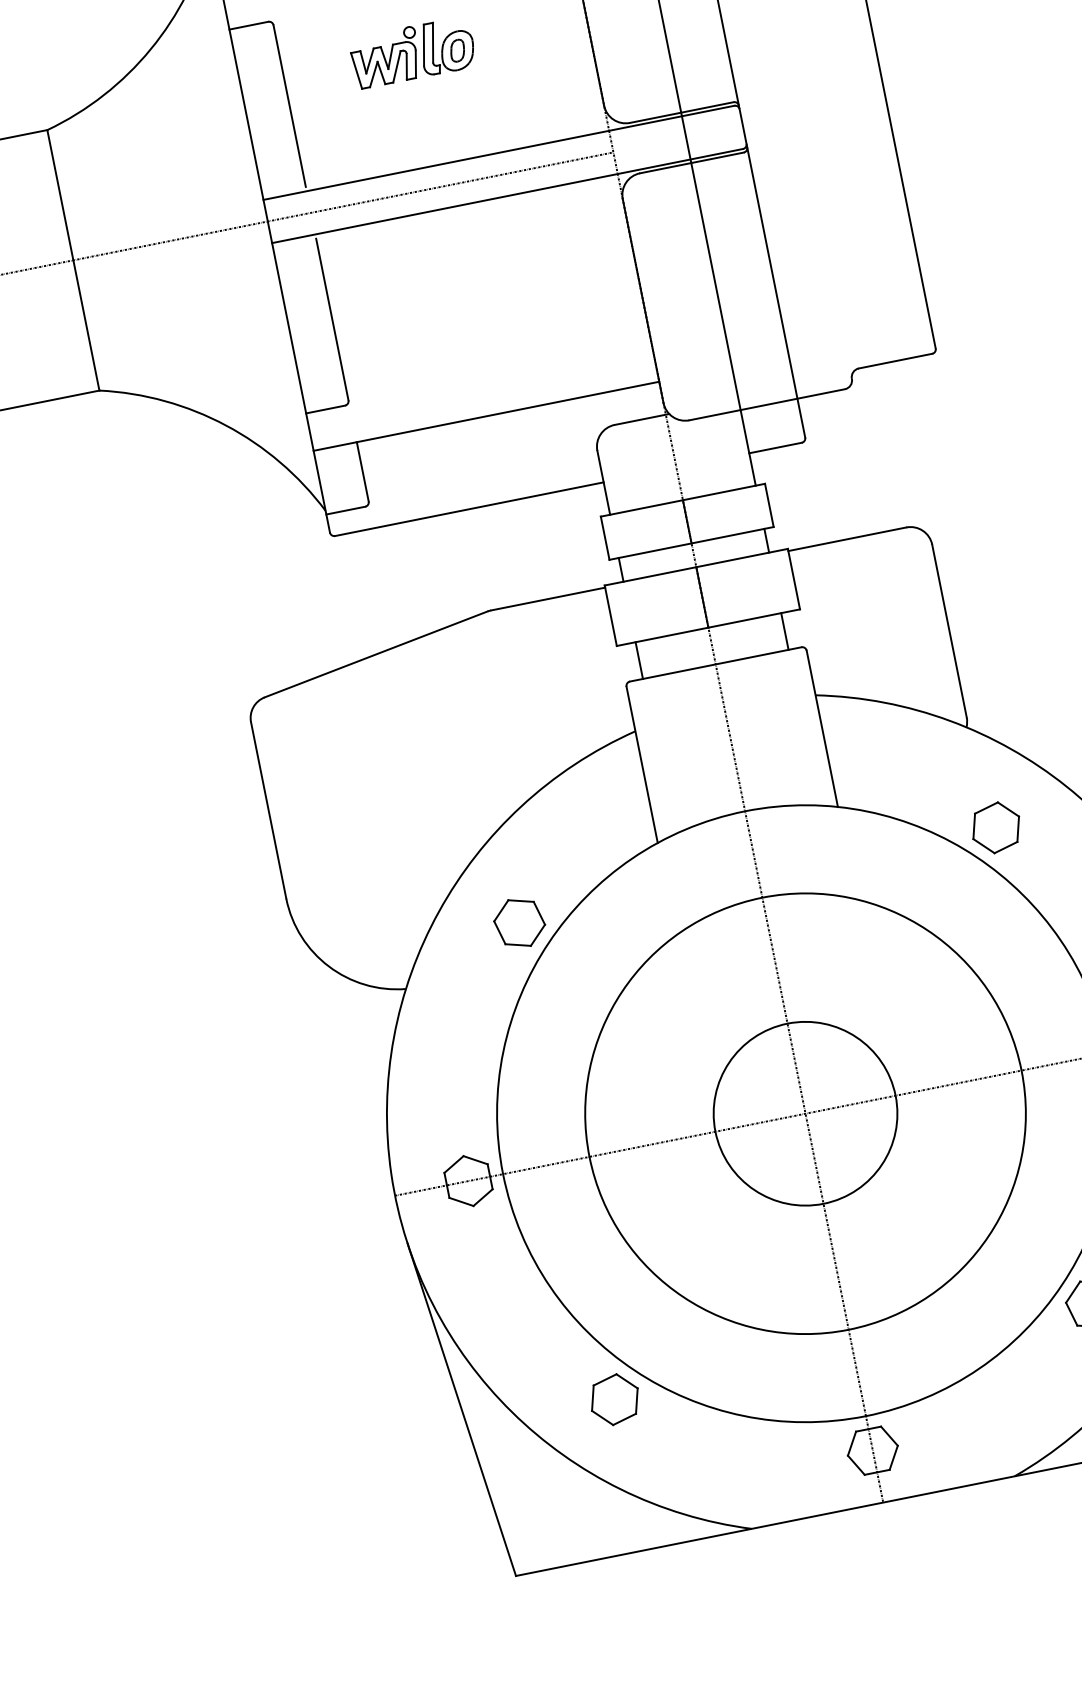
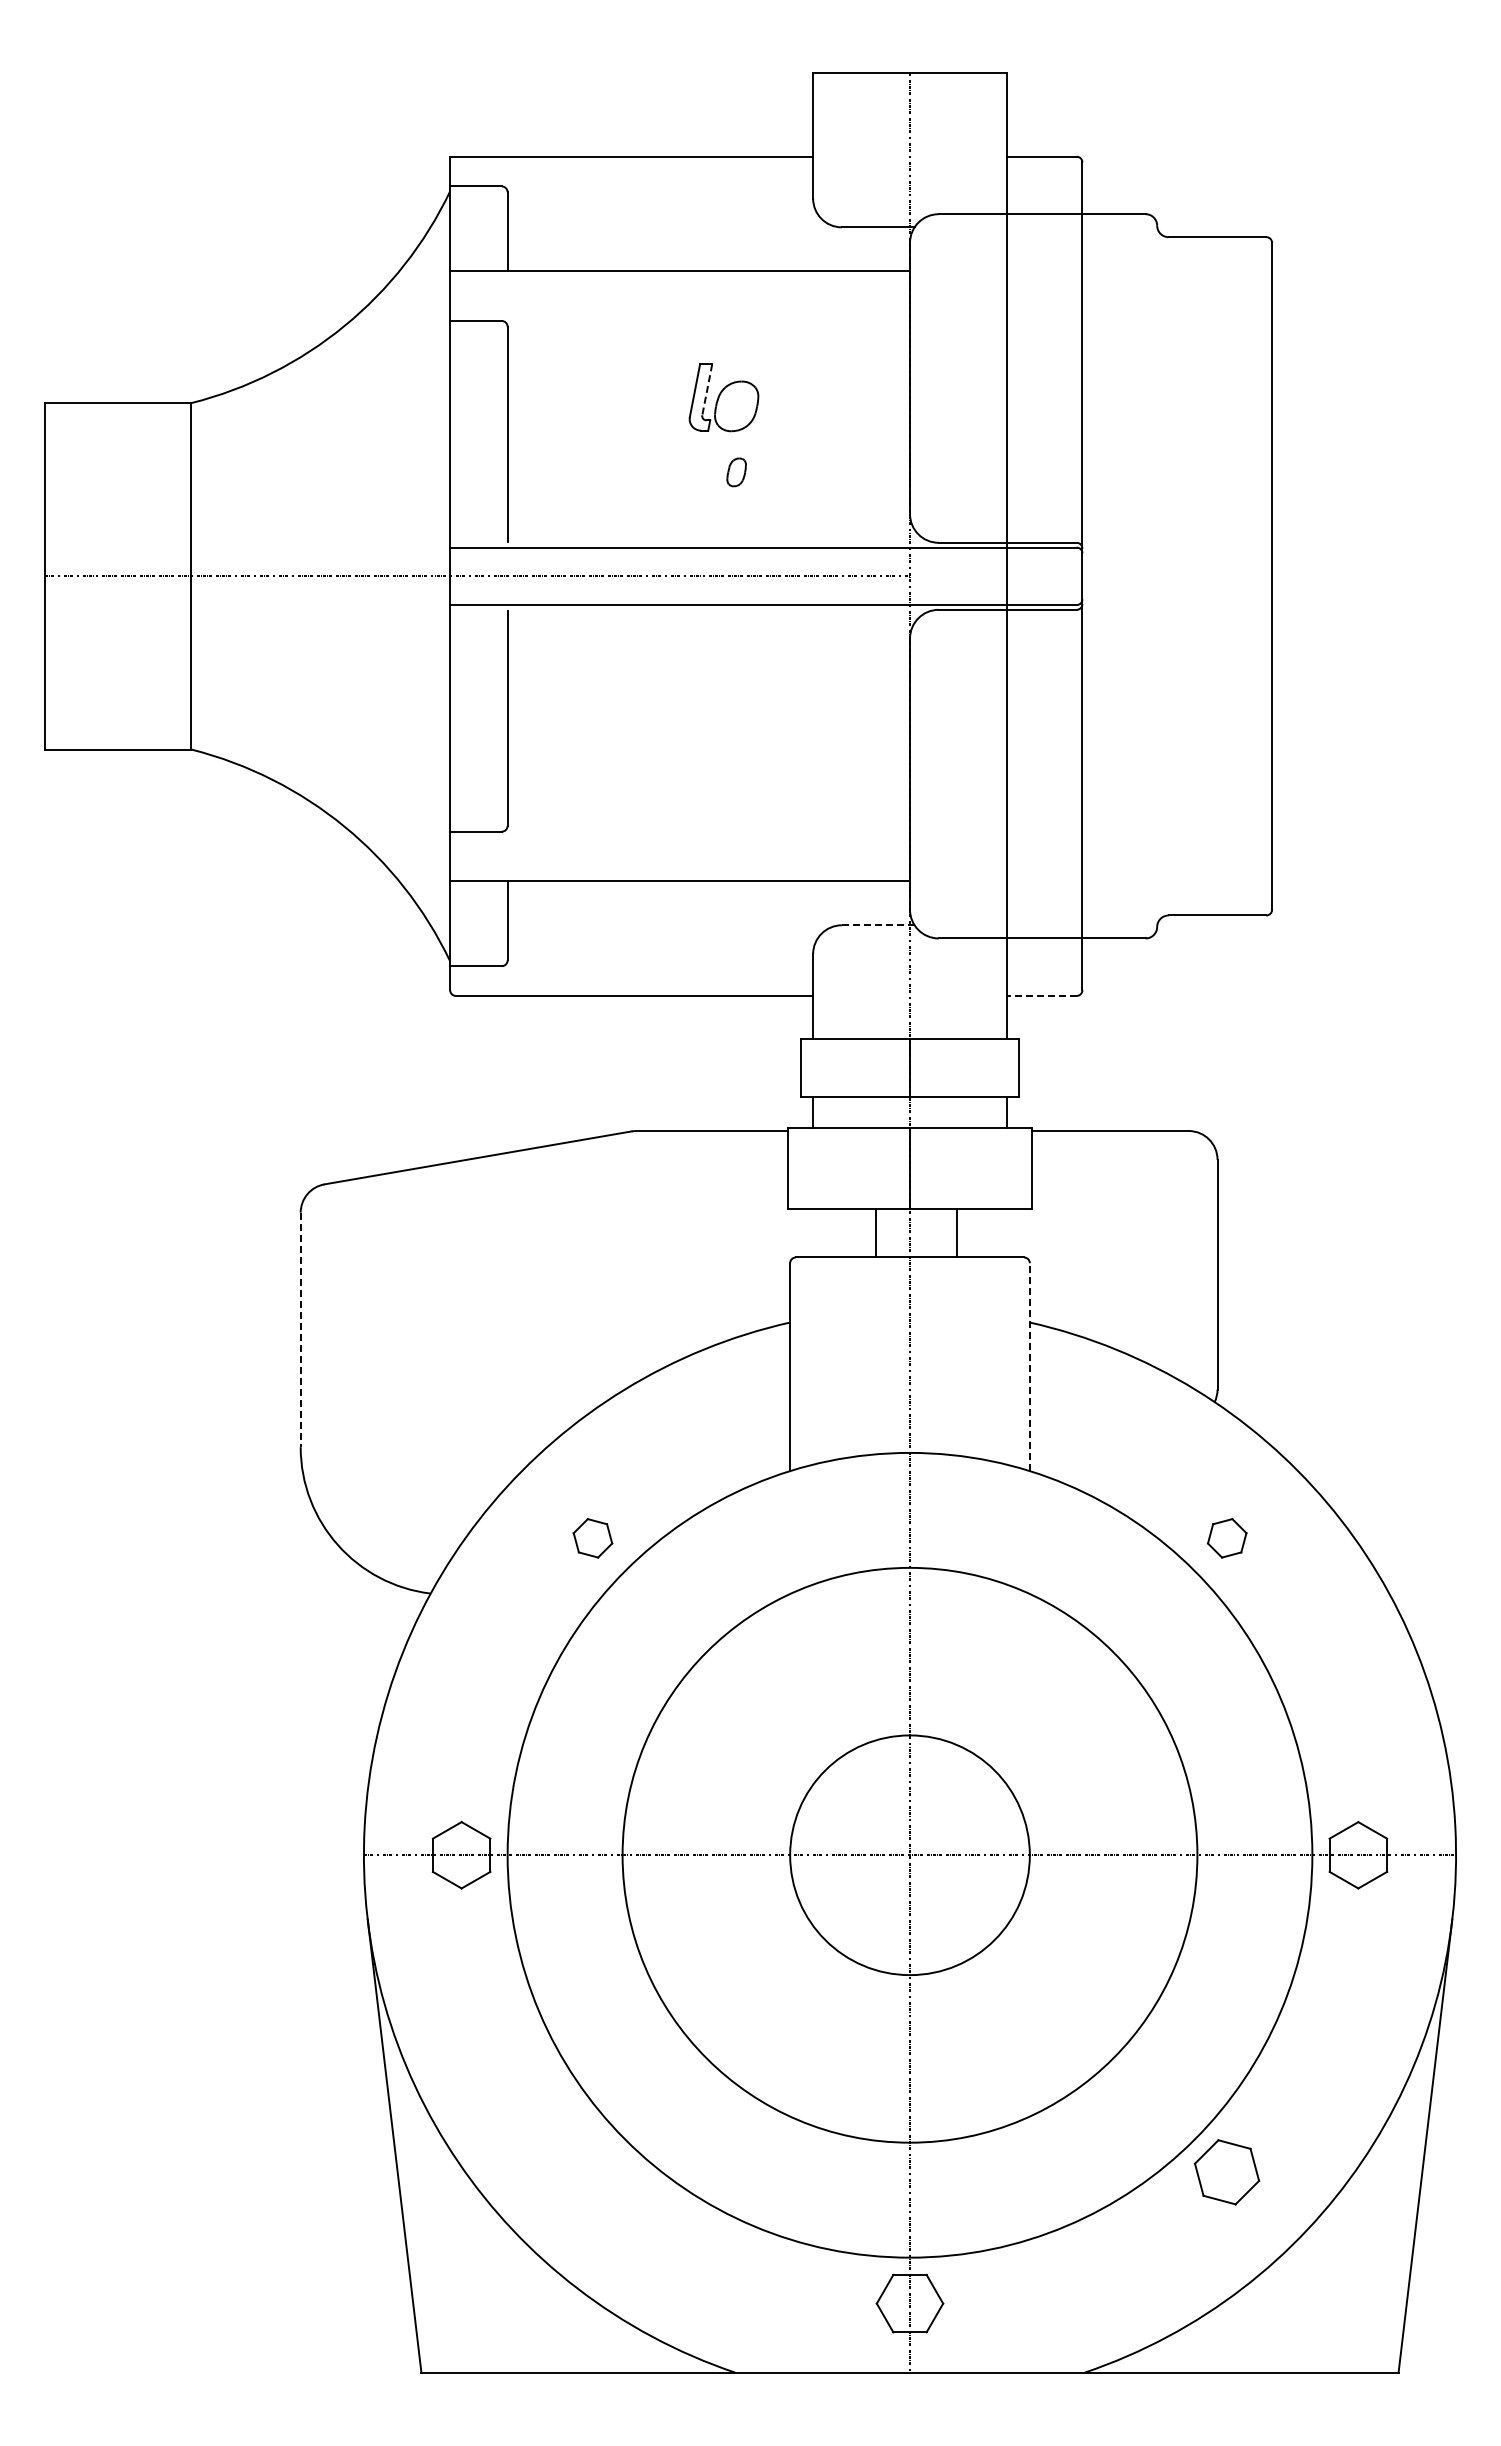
line: (433, 42) -> (707, 389), solid -> dashed
part: (457, 50) -> (736, 472), moved
part: (385, 57) -> (642, 396), removed
line: (641, 419) -> (877, 925), solid -> dashed
line: (775, 447) -> (1041, 995), solid -> dashed
line: (784, 631) -> (956, 1232), moved
line: (639, 660) -> (876, 1232), moved
line: (822, 729) -> (1029, 1367), solid -> dashed
line: (268, 810) -> (300, 1330), solid -> dashed
part: (996, 827) -> (1227, 1538), size x0.6
part: (519, 923) -> (592, 1538), size x0.6
part: (614, 1399) -> (592, 2172), removed

